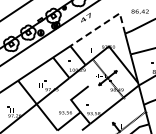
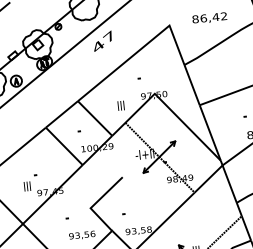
line: (104, 23) -> (141, 49), dashed -> solid

